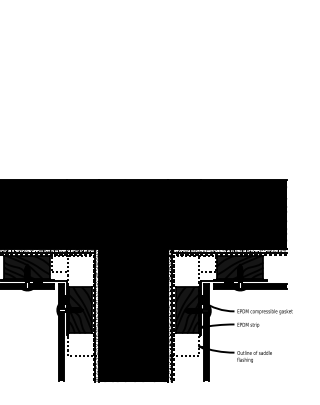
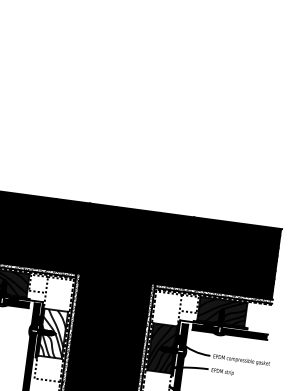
fill: (80, 310) -> (53, 333), removed

